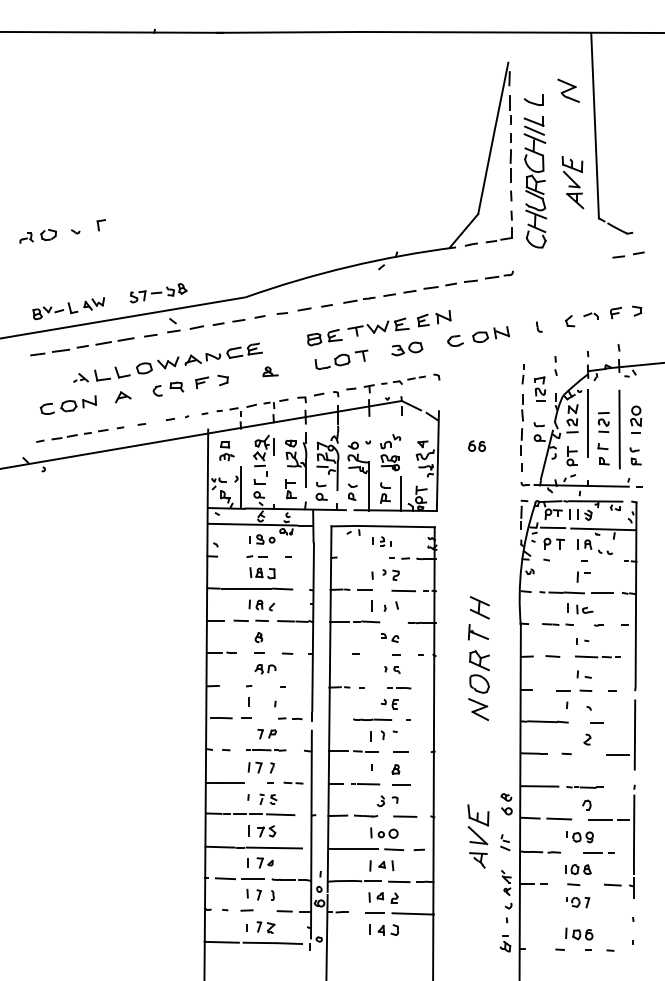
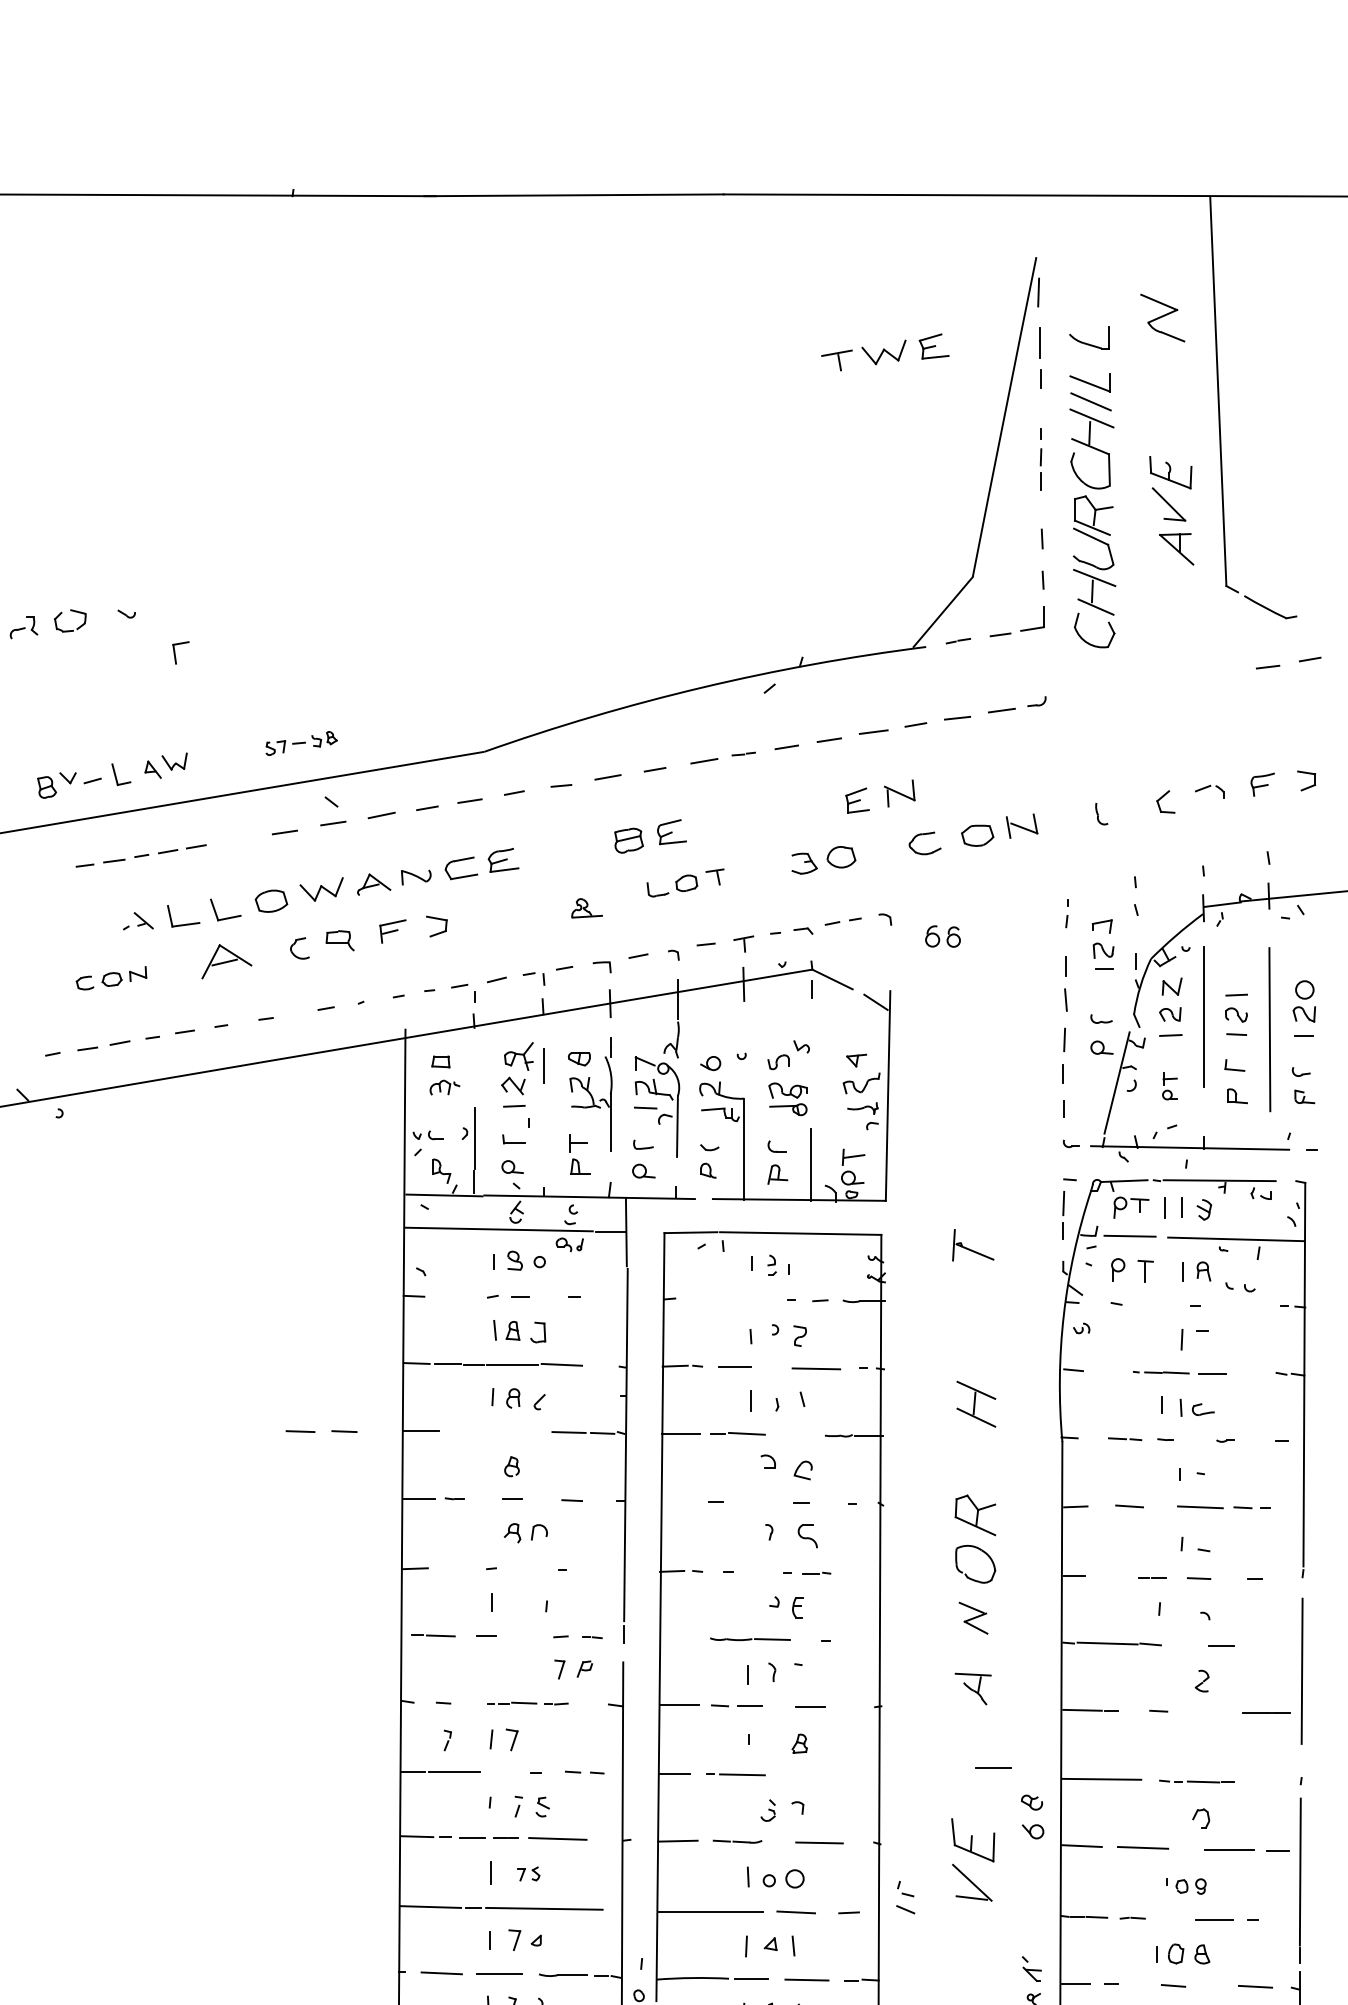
part: (510, 157) -> (1040, 458), size x0.6
part: (100, 225) -> (179, 653), moved
part: (158, 293) -> (301, 743), size x0.6
part: (378, 326) -> (885, 350), moved
part: (82, 346) -> (141, 855), size x0.6
part: (341, 359) -> (685, 882), size x0.7
part: (270, 371) -> (586, 907), moved
part: (522, 374) -> (1065, 914), size x0.7
part: (123, 397) -> (227, 962), size x1.6
part: (67, 404) -> (109, 977), size x0.6
part: (476, 445) -> (941, 935), moved
part: (571, 456) -> (1168, 1086), size x0.7
part: (576, 592) -> (1179, 1372), size x0.6
line: (248, 620) -> (315, 1430), moved
part: (477, 632) -> (971, 1245), moved
part: (389, 637) -> (786, 1466), size x1.4
part: (392, 669) -> (792, 1533), size x1.6
part: (478, 709) -> (973, 1617), size x0.7
part: (266, 734) -> (572, 1670), moved
part: (271, 767) -> (446, 1739), moved
line: (401, 784) -> (994, 1766), moved
part: (266, 831) -> (527, 1874), size x0.6
part: (579, 837) -> (1185, 1886), size x0.7
part: (505, 842) -> (906, 1897), moved
part: (478, 860) -> (973, 1689), moved

